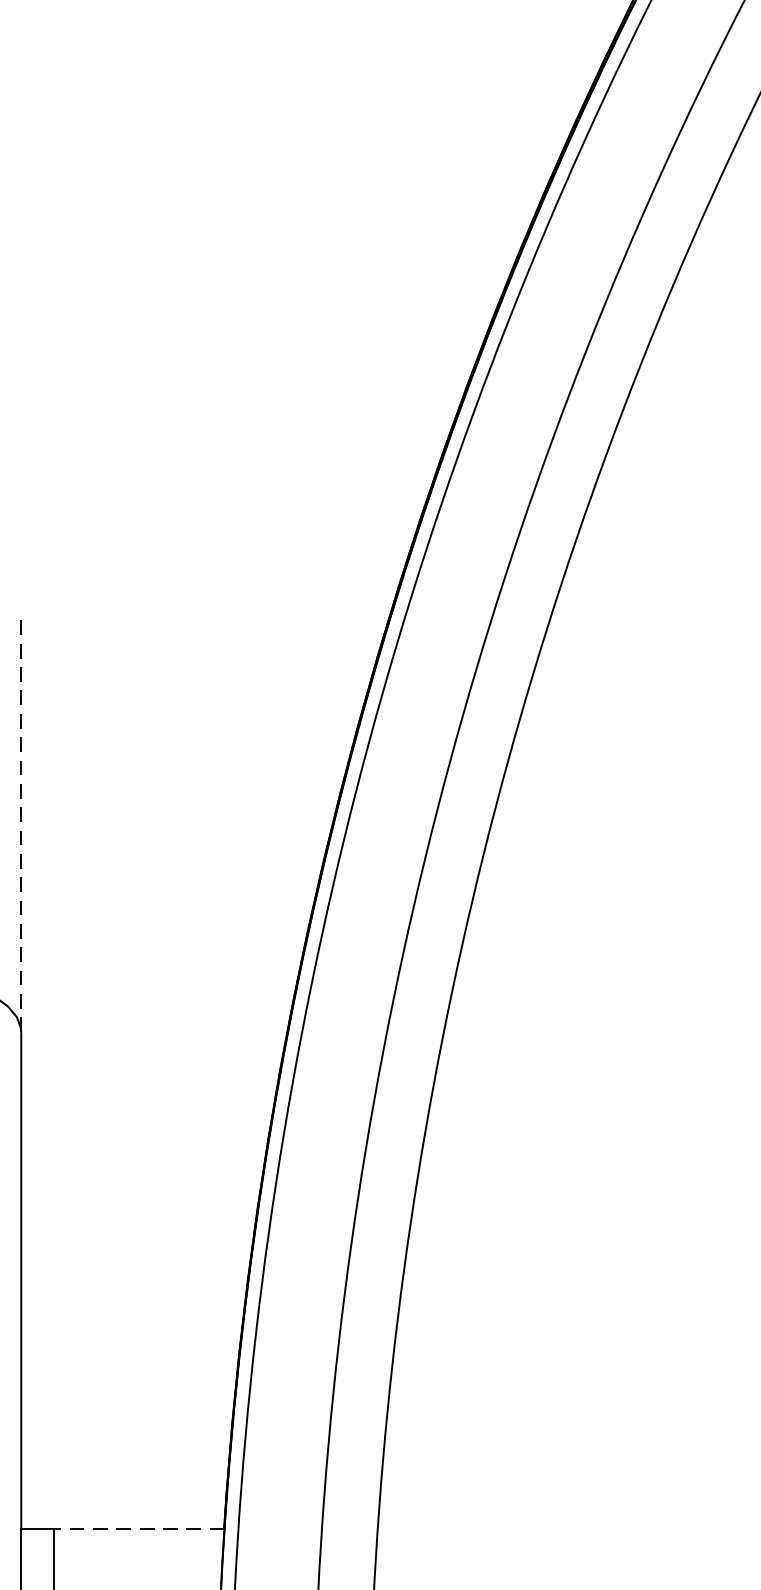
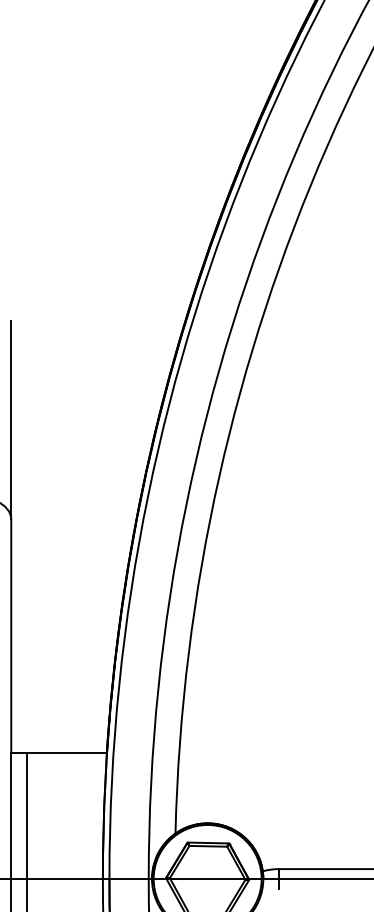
line: (21, 821) -> (11, 419), dashed -> solid
line: (138, 1528) -> (66, 752), dashed -> solid

